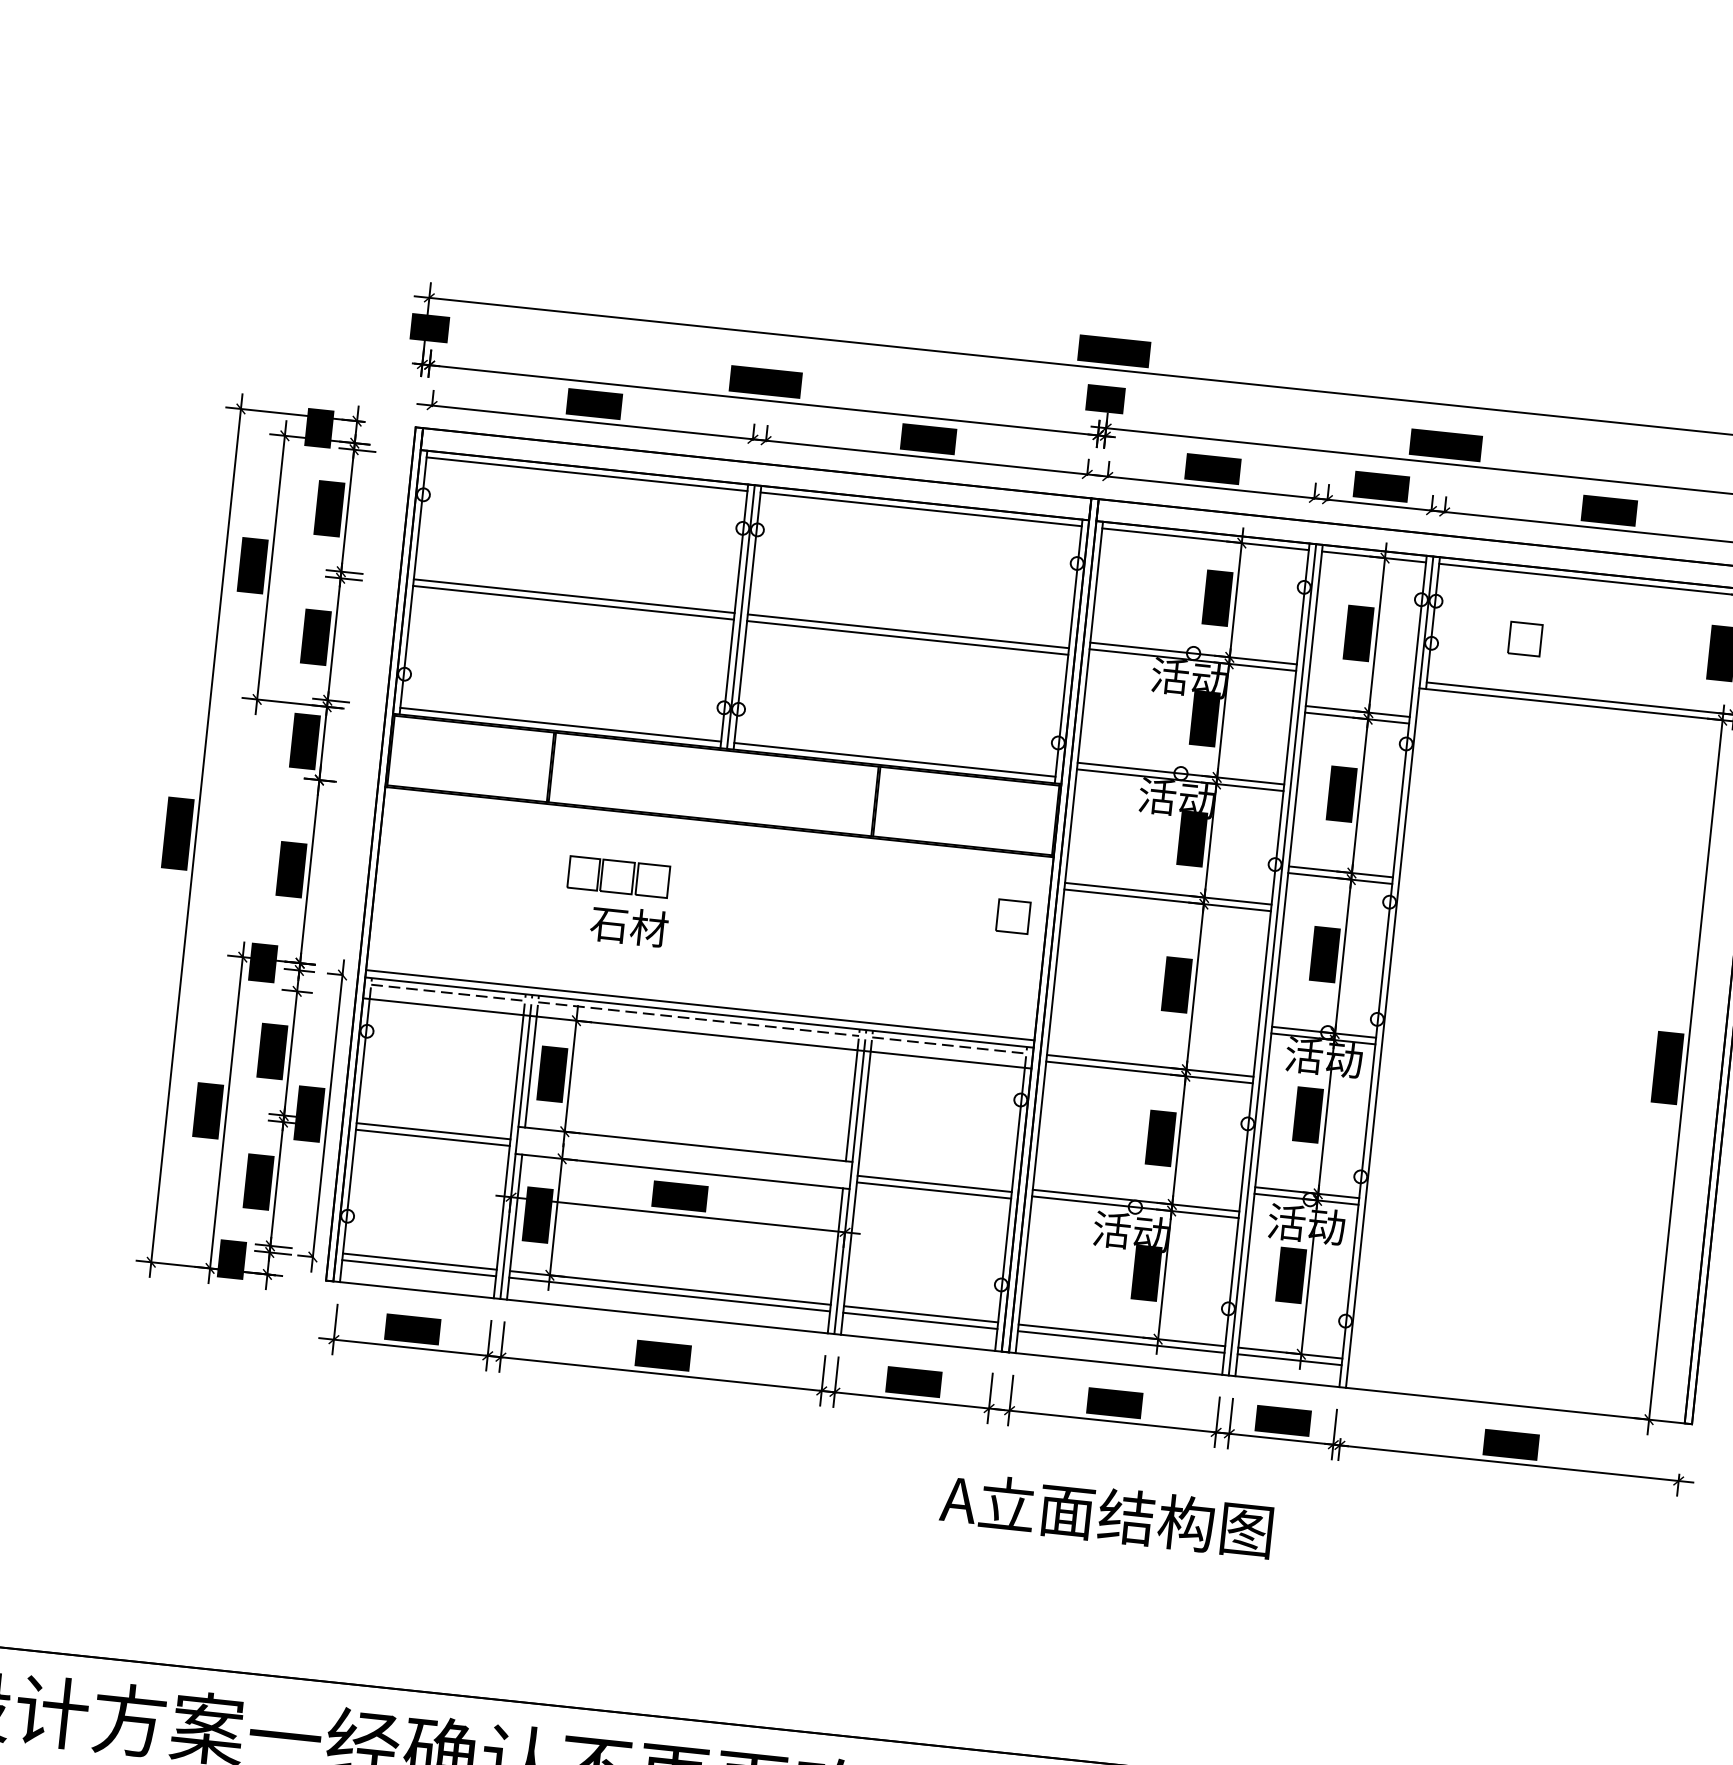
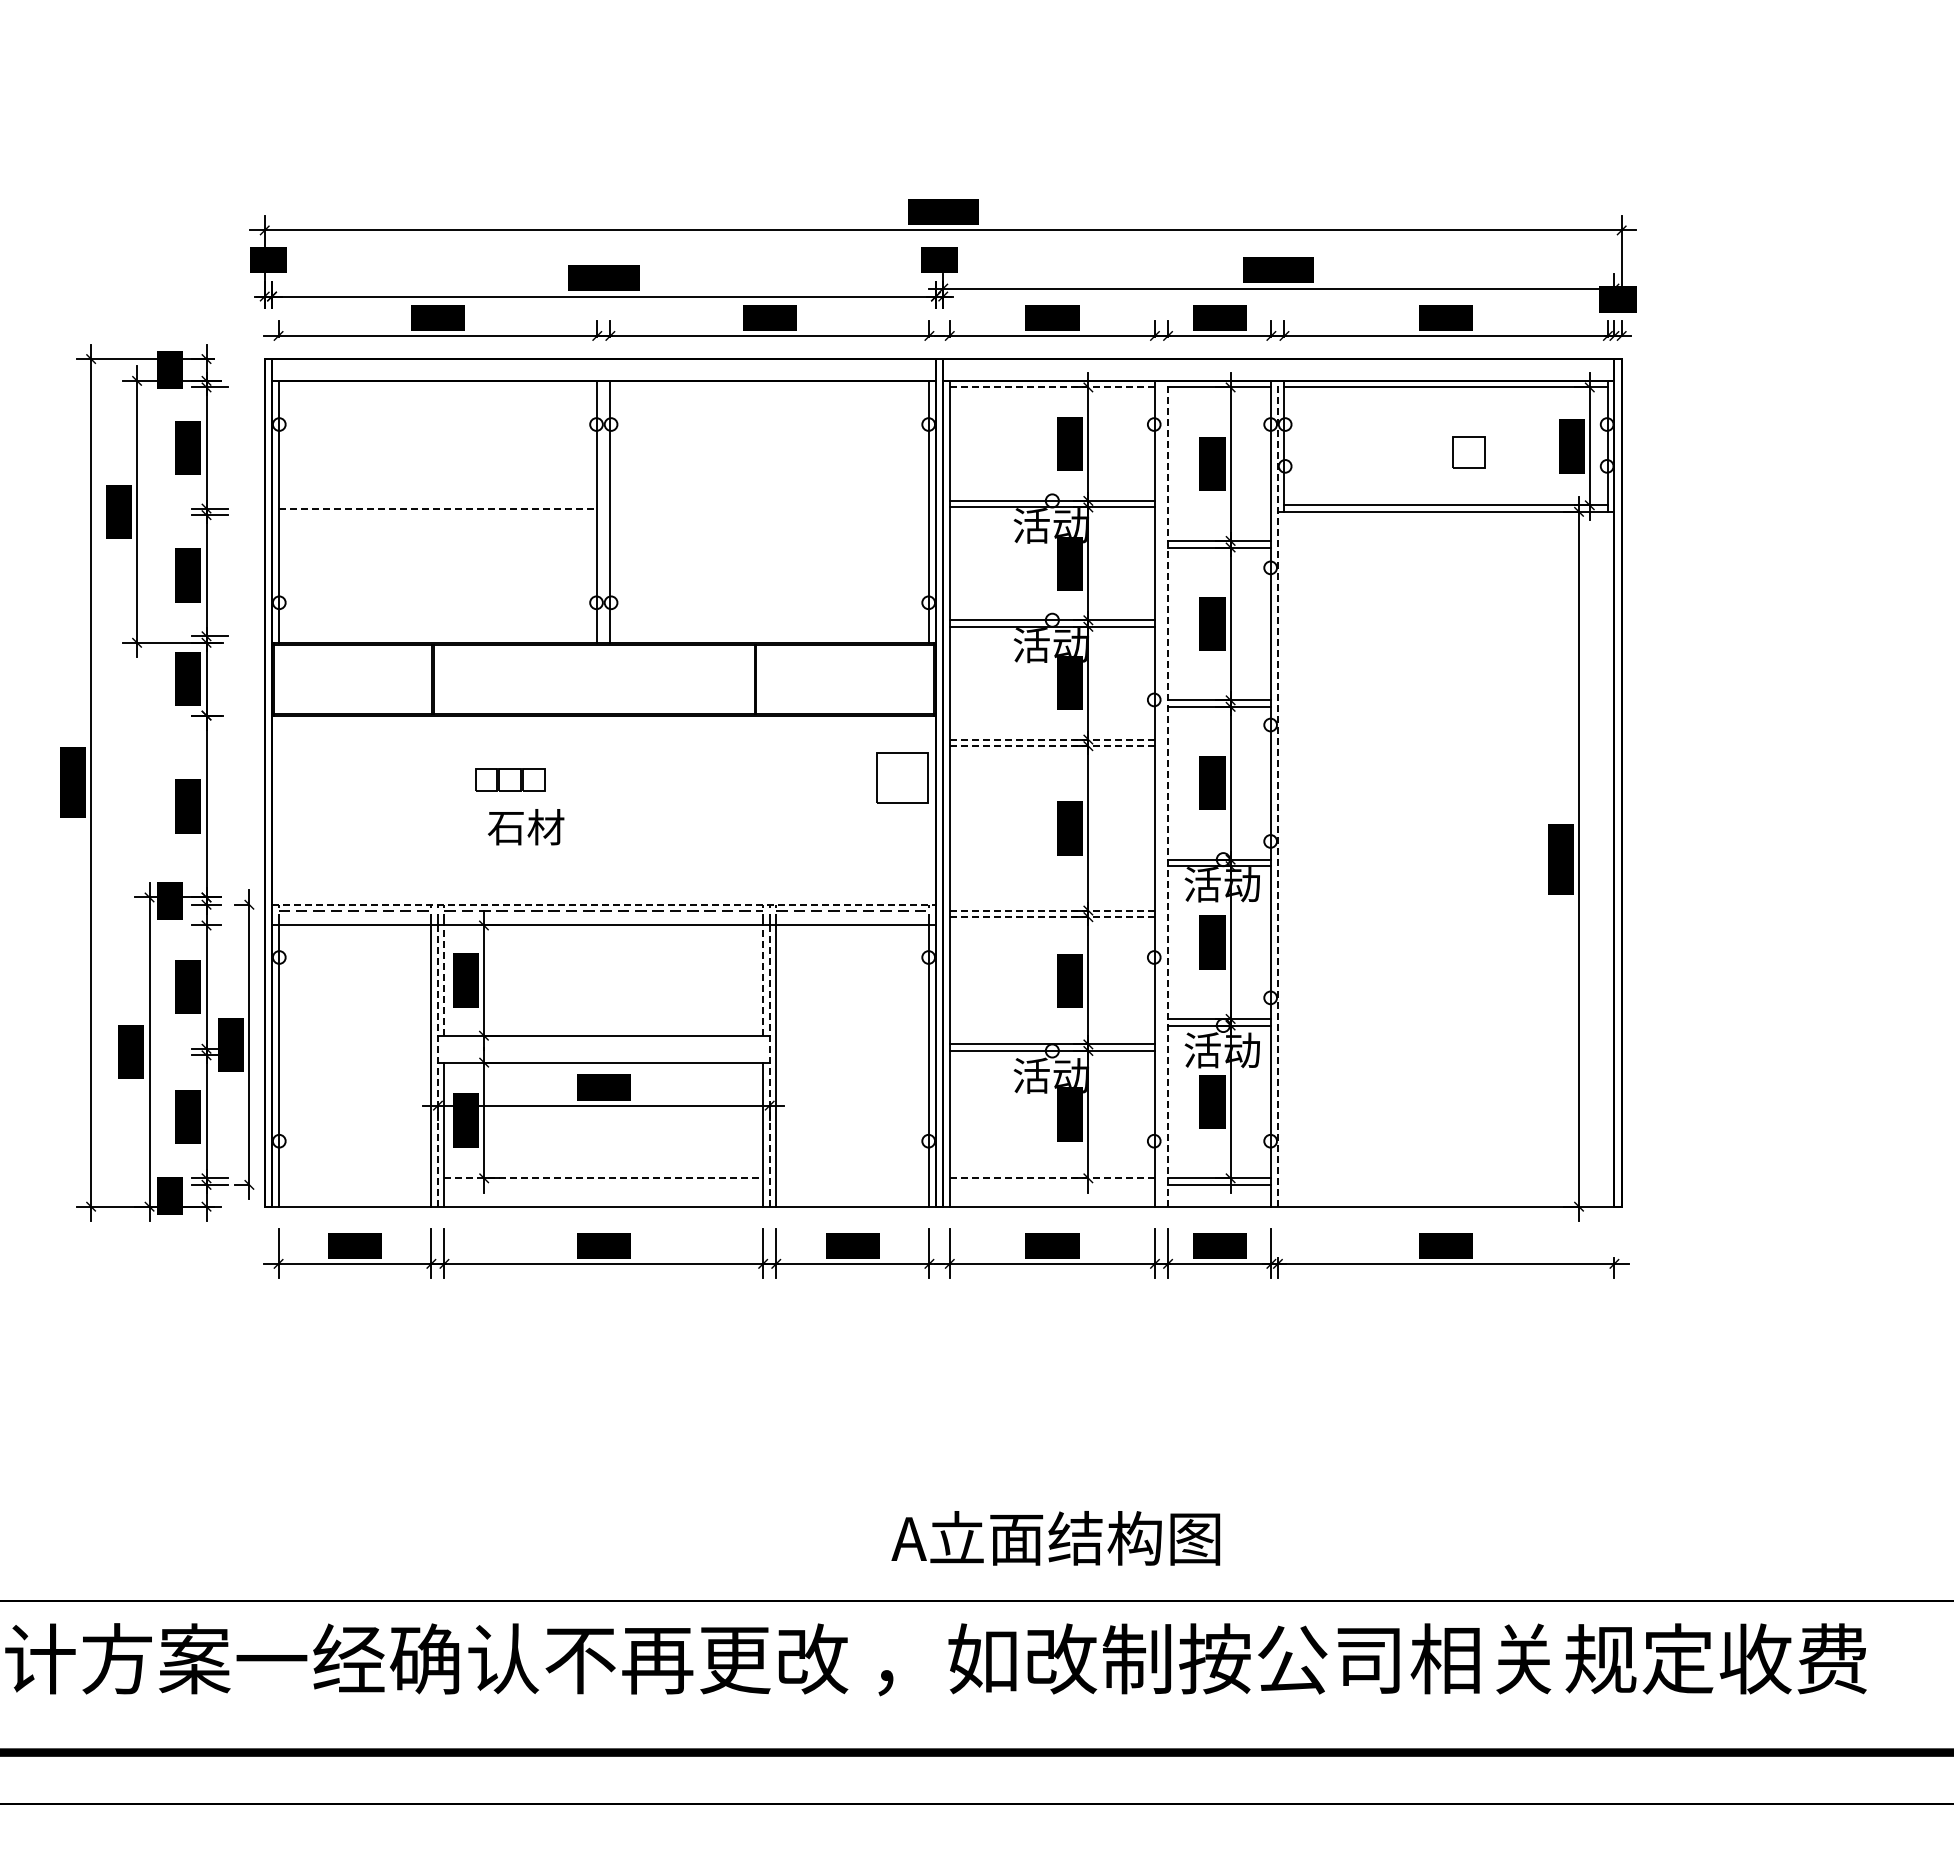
line: (586, 474) -> (437, 387), removed
line: (920, 509) -> (769, 387), removed
line: (1205, 539) -> (1052, 387), solid -> dashed
line: (574, 596) -> (438, 508), solid -> dashed
line: (573, 603) -> (437, 515), removed
line: (740, 616) -> (603, 511), removed
line: (908, 631) -> (769, 508), removed
line: (907, 638) -> (769, 515), removed
part: (1525, 639) -> (1468, 452), moved
line: (560, 724) -> (437, 636), removed
line: (894, 760) -> (769, 636), removed
part: (618, 876) -> (510, 779), size x0.7
line: (1168, 893) -> (1052, 739), solid -> dashed
line: (1167, 900) -> (1052, 746), solid -> dashed
part: (1013, 917) -> (902, 778), size x1.6
line: (1272, 959) -> (1161, 793), removed
line: (1279, 960) -> (1168, 793), solid -> dashed
line: (1389, 971) -> (1277, 793), solid -> dashed
line: (699, 1005) -> (603, 897), removed
line: (700, 1012) -> (604, 904), solid -> dashed
line: (1150, 1065) -> (1052, 910), solid -> dashed
line: (530, 1071) -> (444, 980), solid -> dashed
line: (1149, 1072) -> (1052, 917), solid -> dashed
line: (852, 1105) -> (763, 980), solid -> dashed
line: (433, 1130) -> (354, 1048), removed
line: (432, 1137) -> (354, 1055), removed
line: (514, 1157) -> (437, 1066), solid -> dashed
line: (934, 1183) -> (852, 1048), removed
line: (933, 1190) -> (852, 1055), removed
line: (848, 1192) -> (769, 1066), solid -> dashed
line: (419, 1261) -> (354, 1178), removed
line: (418, 1267) -> (354, 1184), removed
line: (671, 1288) -> (604, 1178), solid -> dashed
line: (669, 1294) -> (603, 1184), removed
line: (920, 1314) -> (852, 1178), removed
line: (920, 1320) -> (852, 1184), removed
line: (1122, 1335) -> (1052, 1178), solid -> dashed
line: (1120, 1341) -> (1051, 1184), removed
text: (1106, 1515) -> (1055, 1538), moved

